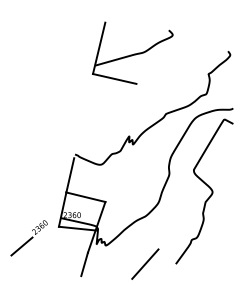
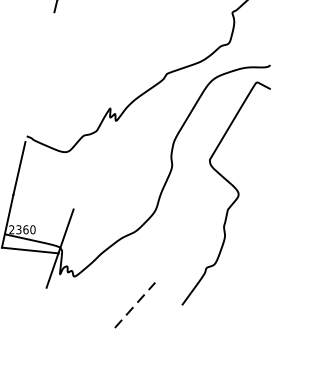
line: (114, 78) -> (87, 19), removed
line: (85, 196) -> (42, 201), removed
line: (84, 264) -> (41, 305), removed
line: (145, 264) -> (135, 305), solid -> dashed

